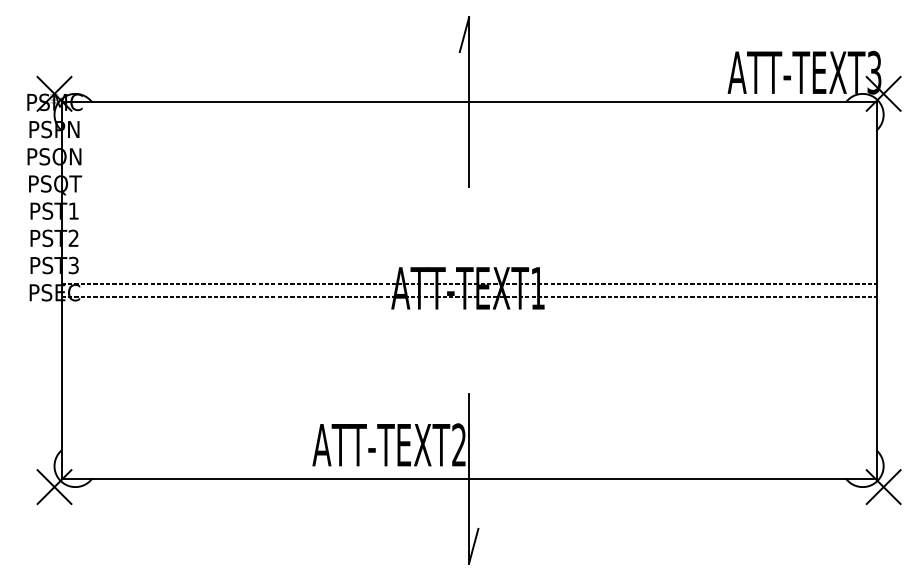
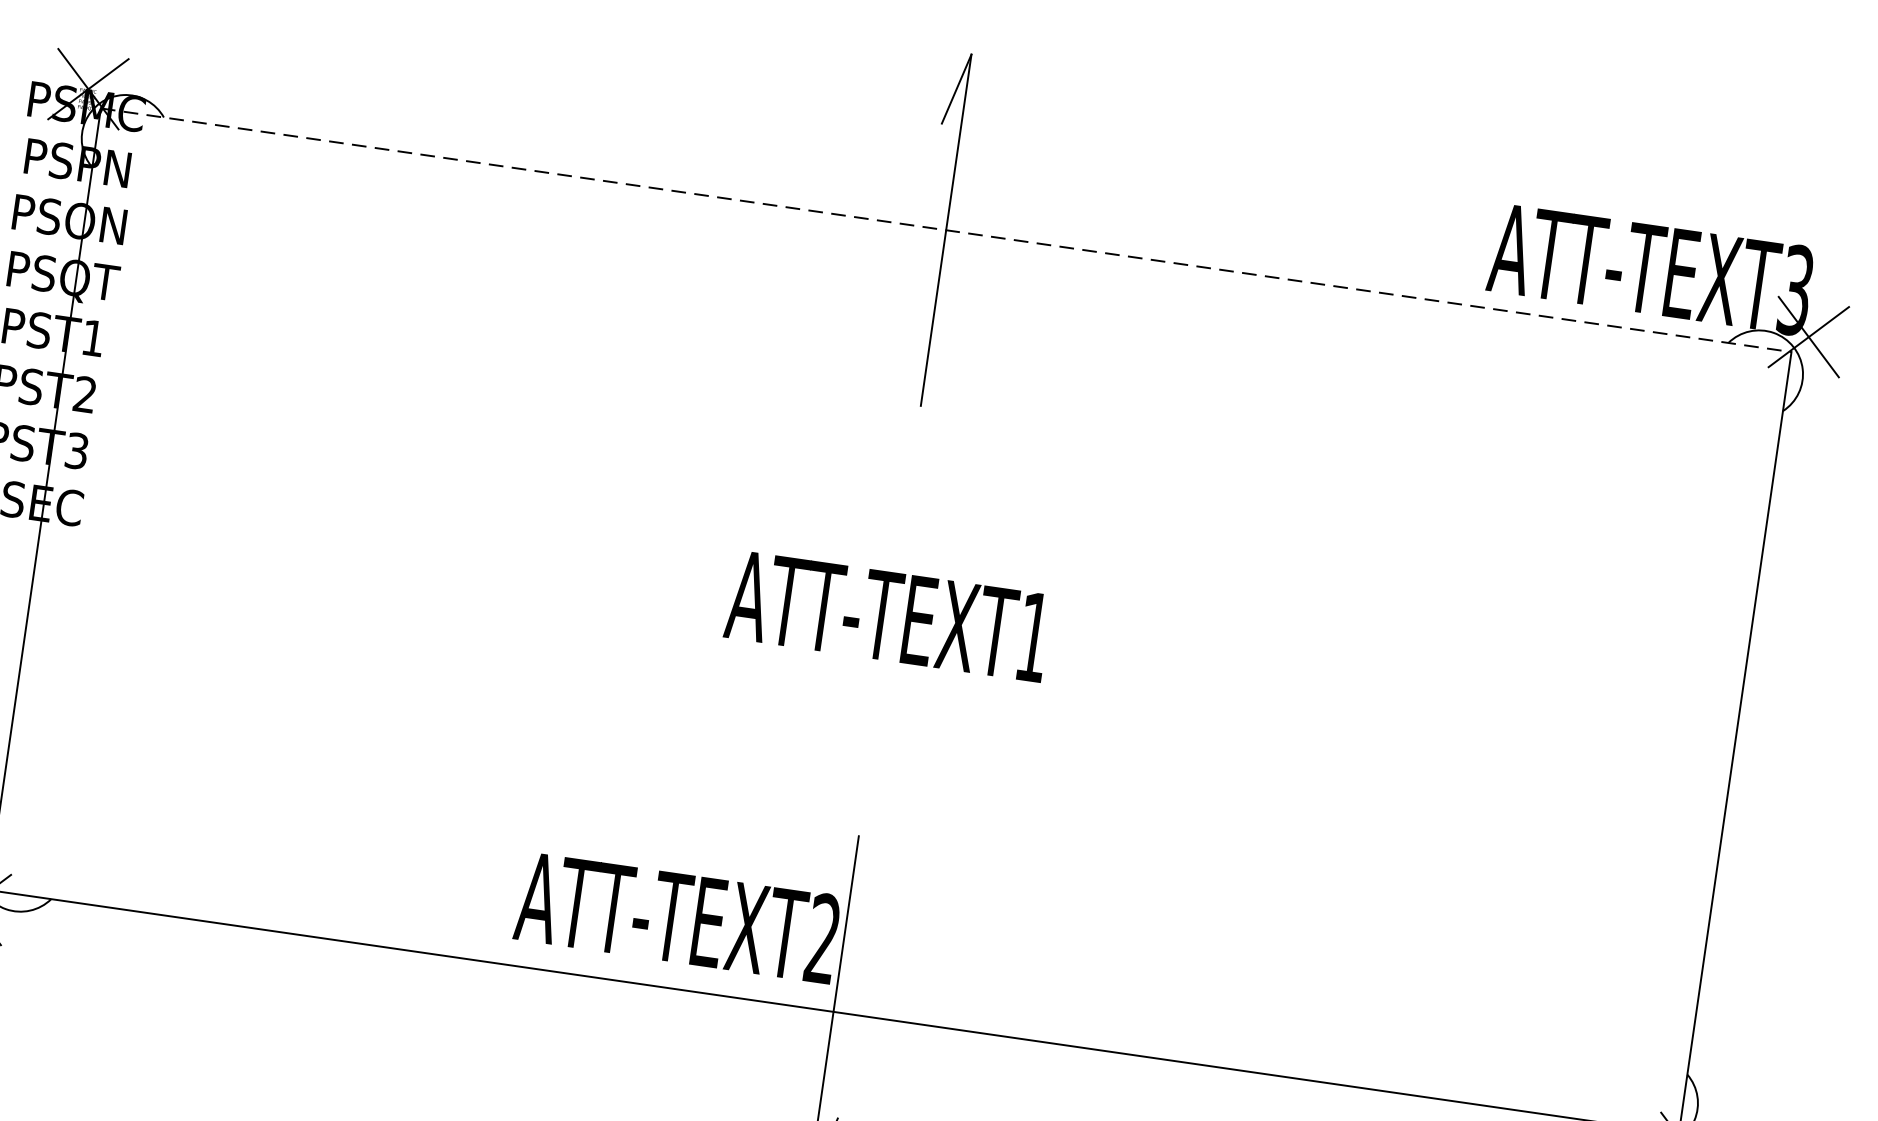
line: (469, 102) -> (946, 231), solid -> dashed
line: (468, 284) -> (890, 608), removed
line: (468, 297) -> (886, 635), removed

